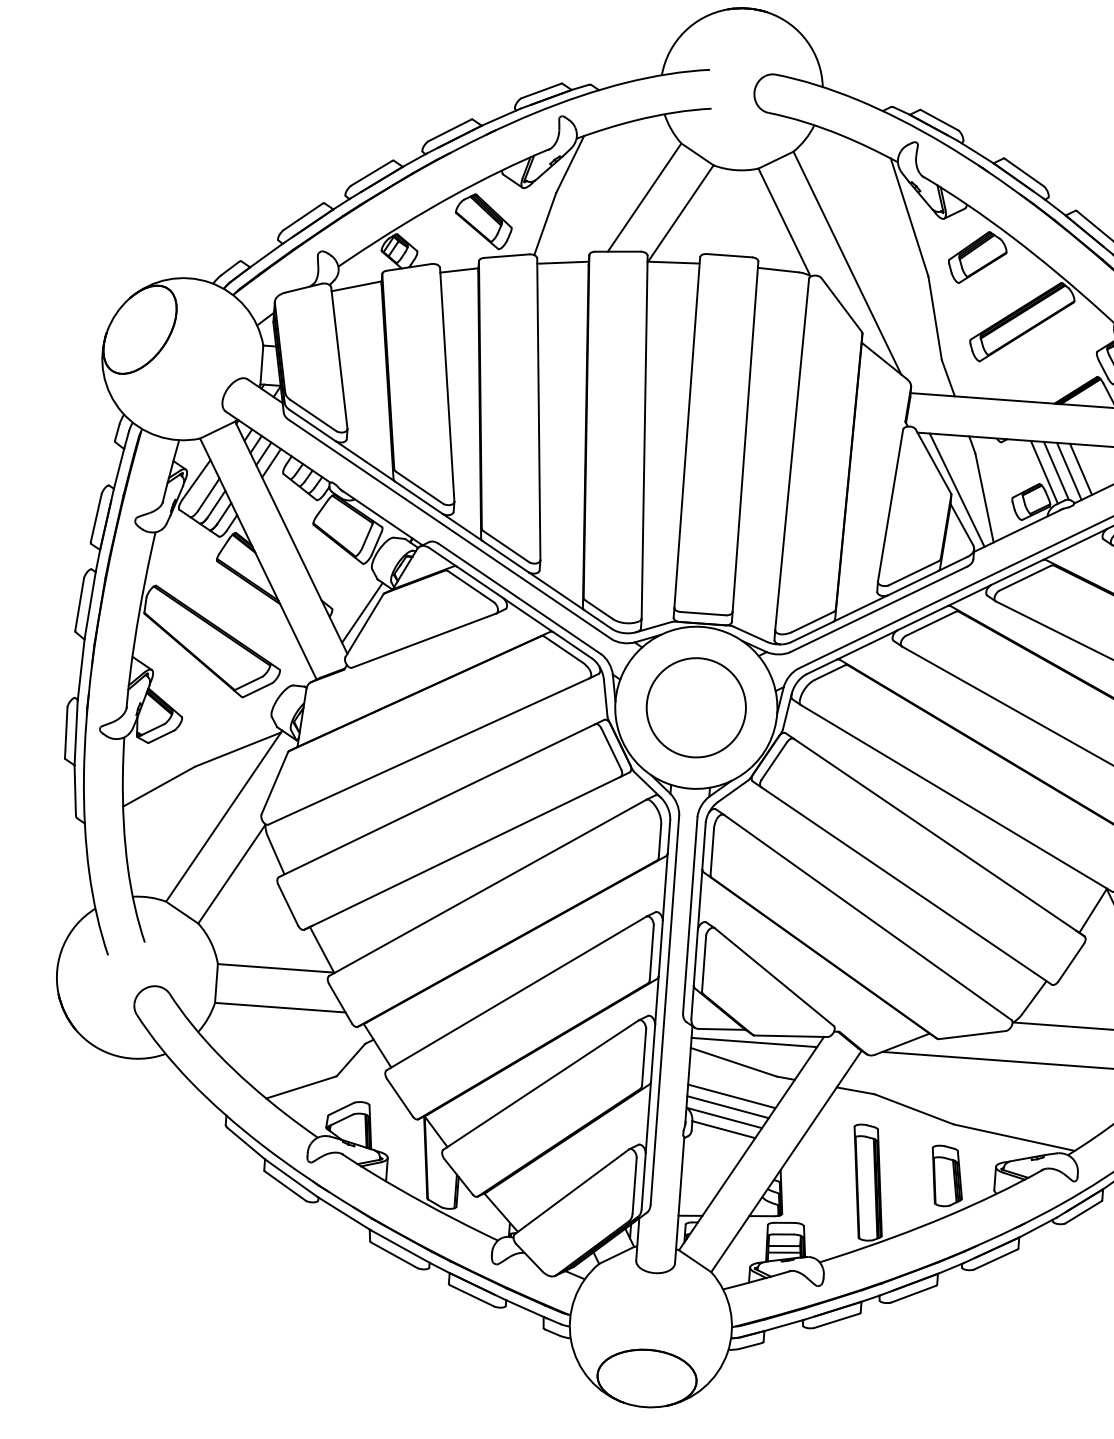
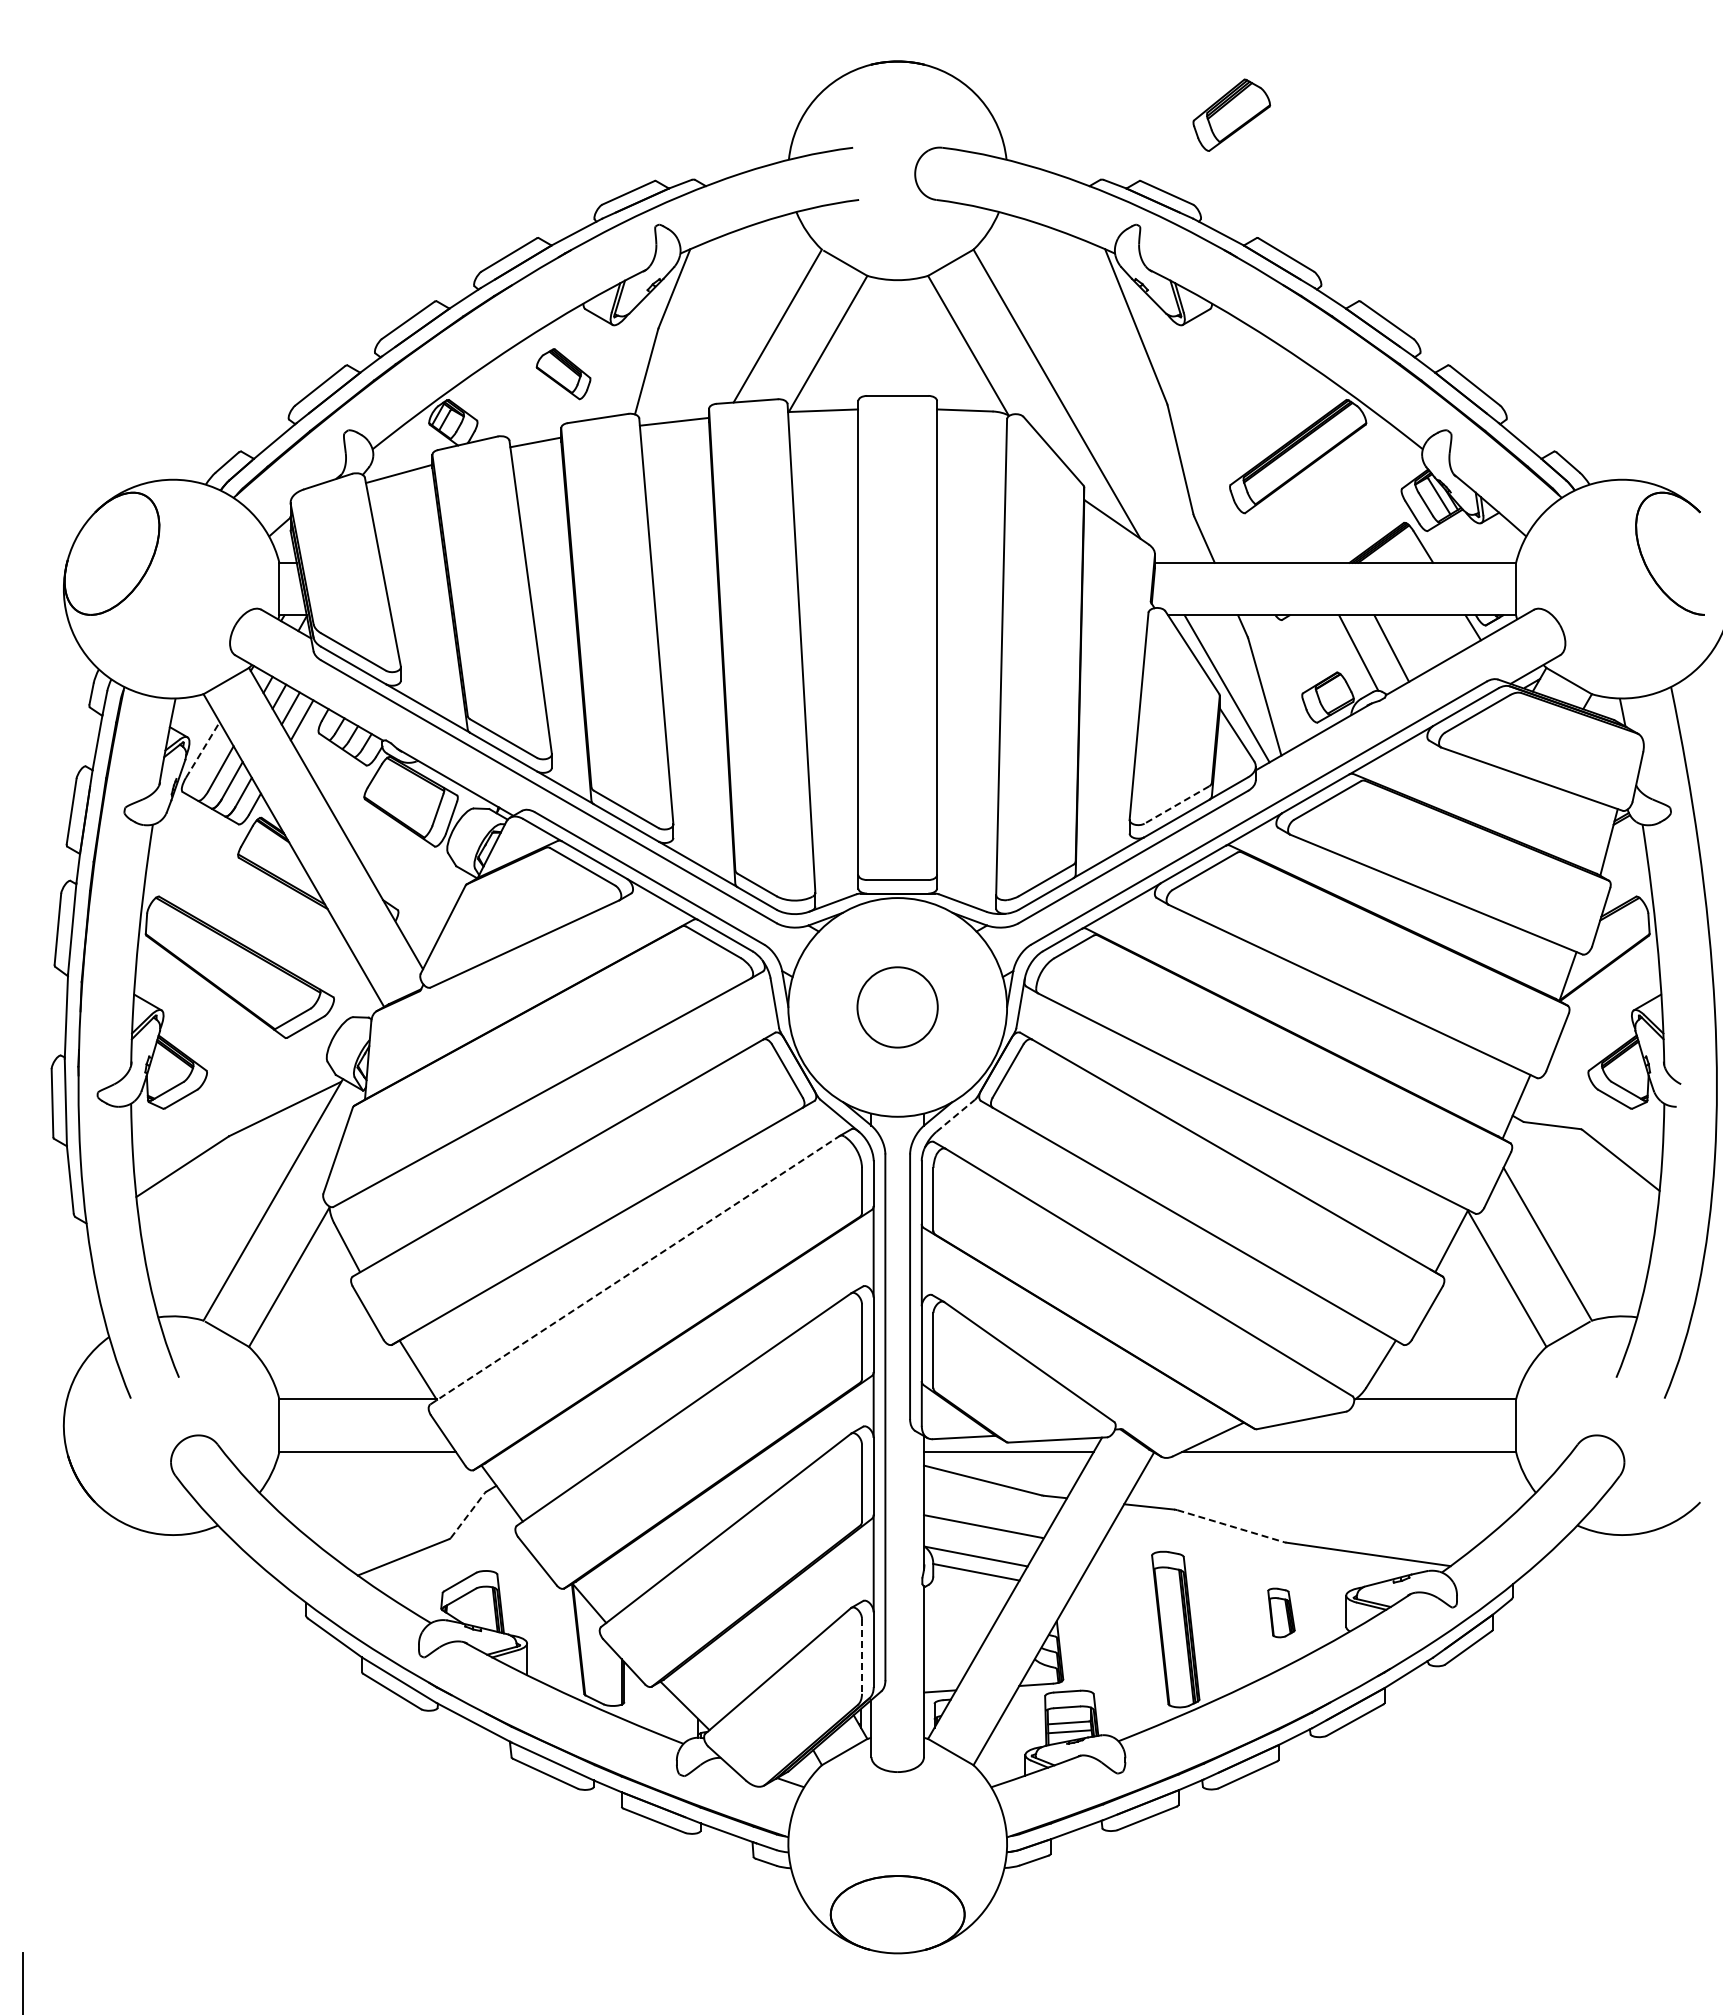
part: (483, 220) -> (563, 373), size x0.7
part: (977, 257) -> (1231, 114), moved
line: (1068, 471) -> (1375, 652), removed
line: (1044, 472) -> (1342, 656), removed
line: (196, 480) -> (202, 750), solid -> dashed
line: (913, 573) -> (1176, 805), solid -> dashed
line: (361, 612) -> (438, 912), removed
circle: (696, 707) -> (897, 1007), size x0.6
line: (733, 790) -> (955, 1115), solid -> dashed
line: (488, 888) -> (635, 1270), solid -> dashed
line: (351, 1060) -> (468, 1515), solid -> dashed
line: (727, 1107) -> (979, 1541), removed
line: (914, 1109) -> (1230, 1526), solid -> dashed
part: (947, 1175) -> (1281, 1612), size x0.6
line: (635, 1185) -> (862, 1656), solid -> dashed

